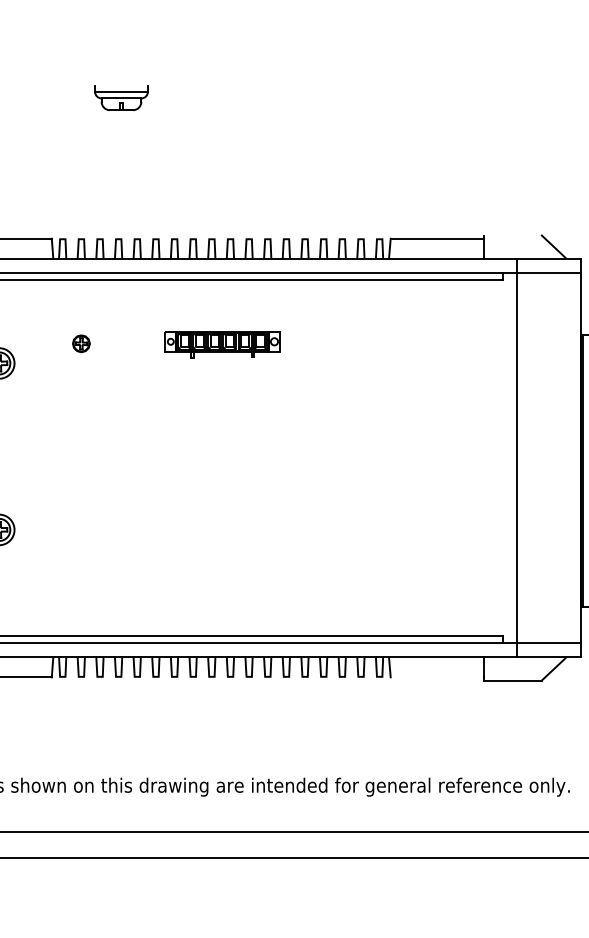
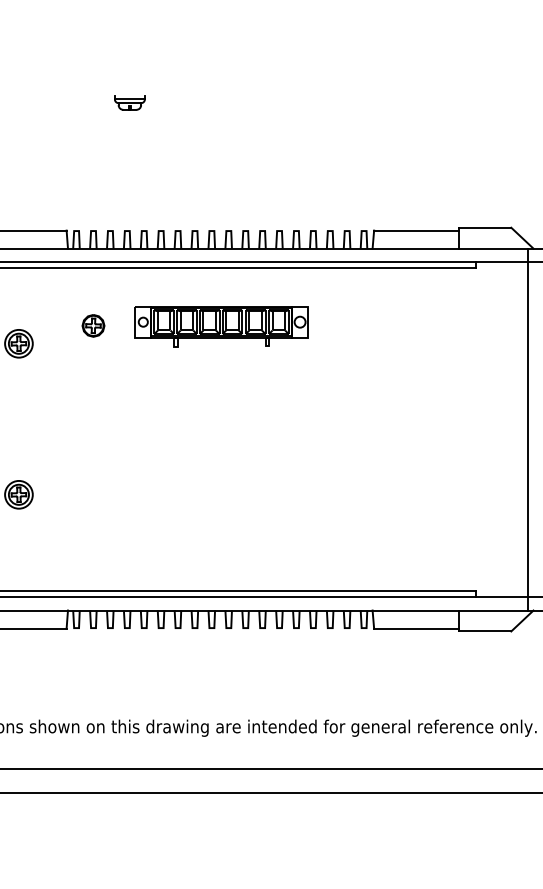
part: (121, 97) -> (129, 102), size x0.62
line: (513, 235) -> (485, 227), added
part: (81, 343) -> (93, 325), size x1.43
part: (222, 344) -> (221, 326), size x1.67
line: (516, 457) -> (527, 429), moved
line: (437, 677) -> (416, 628), added

